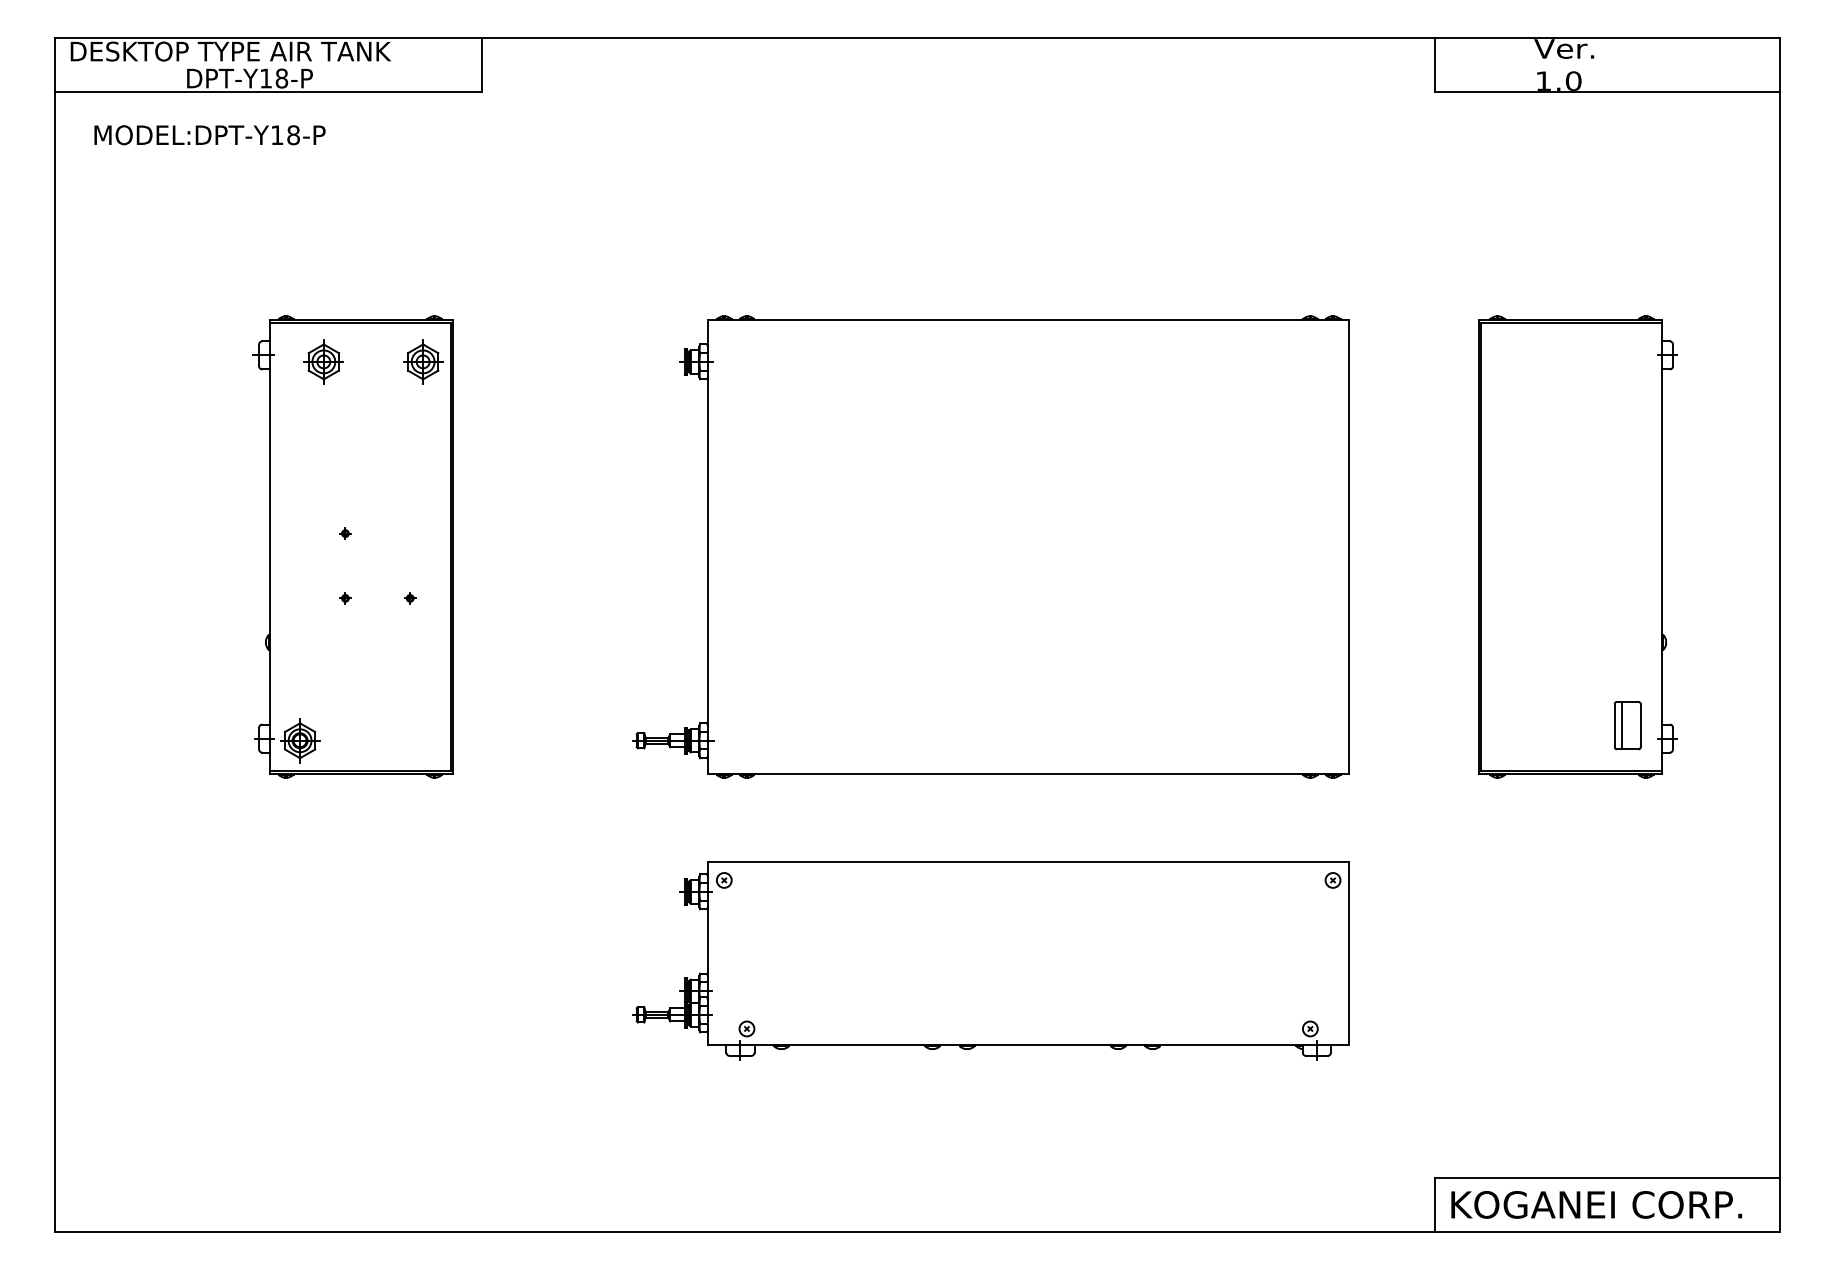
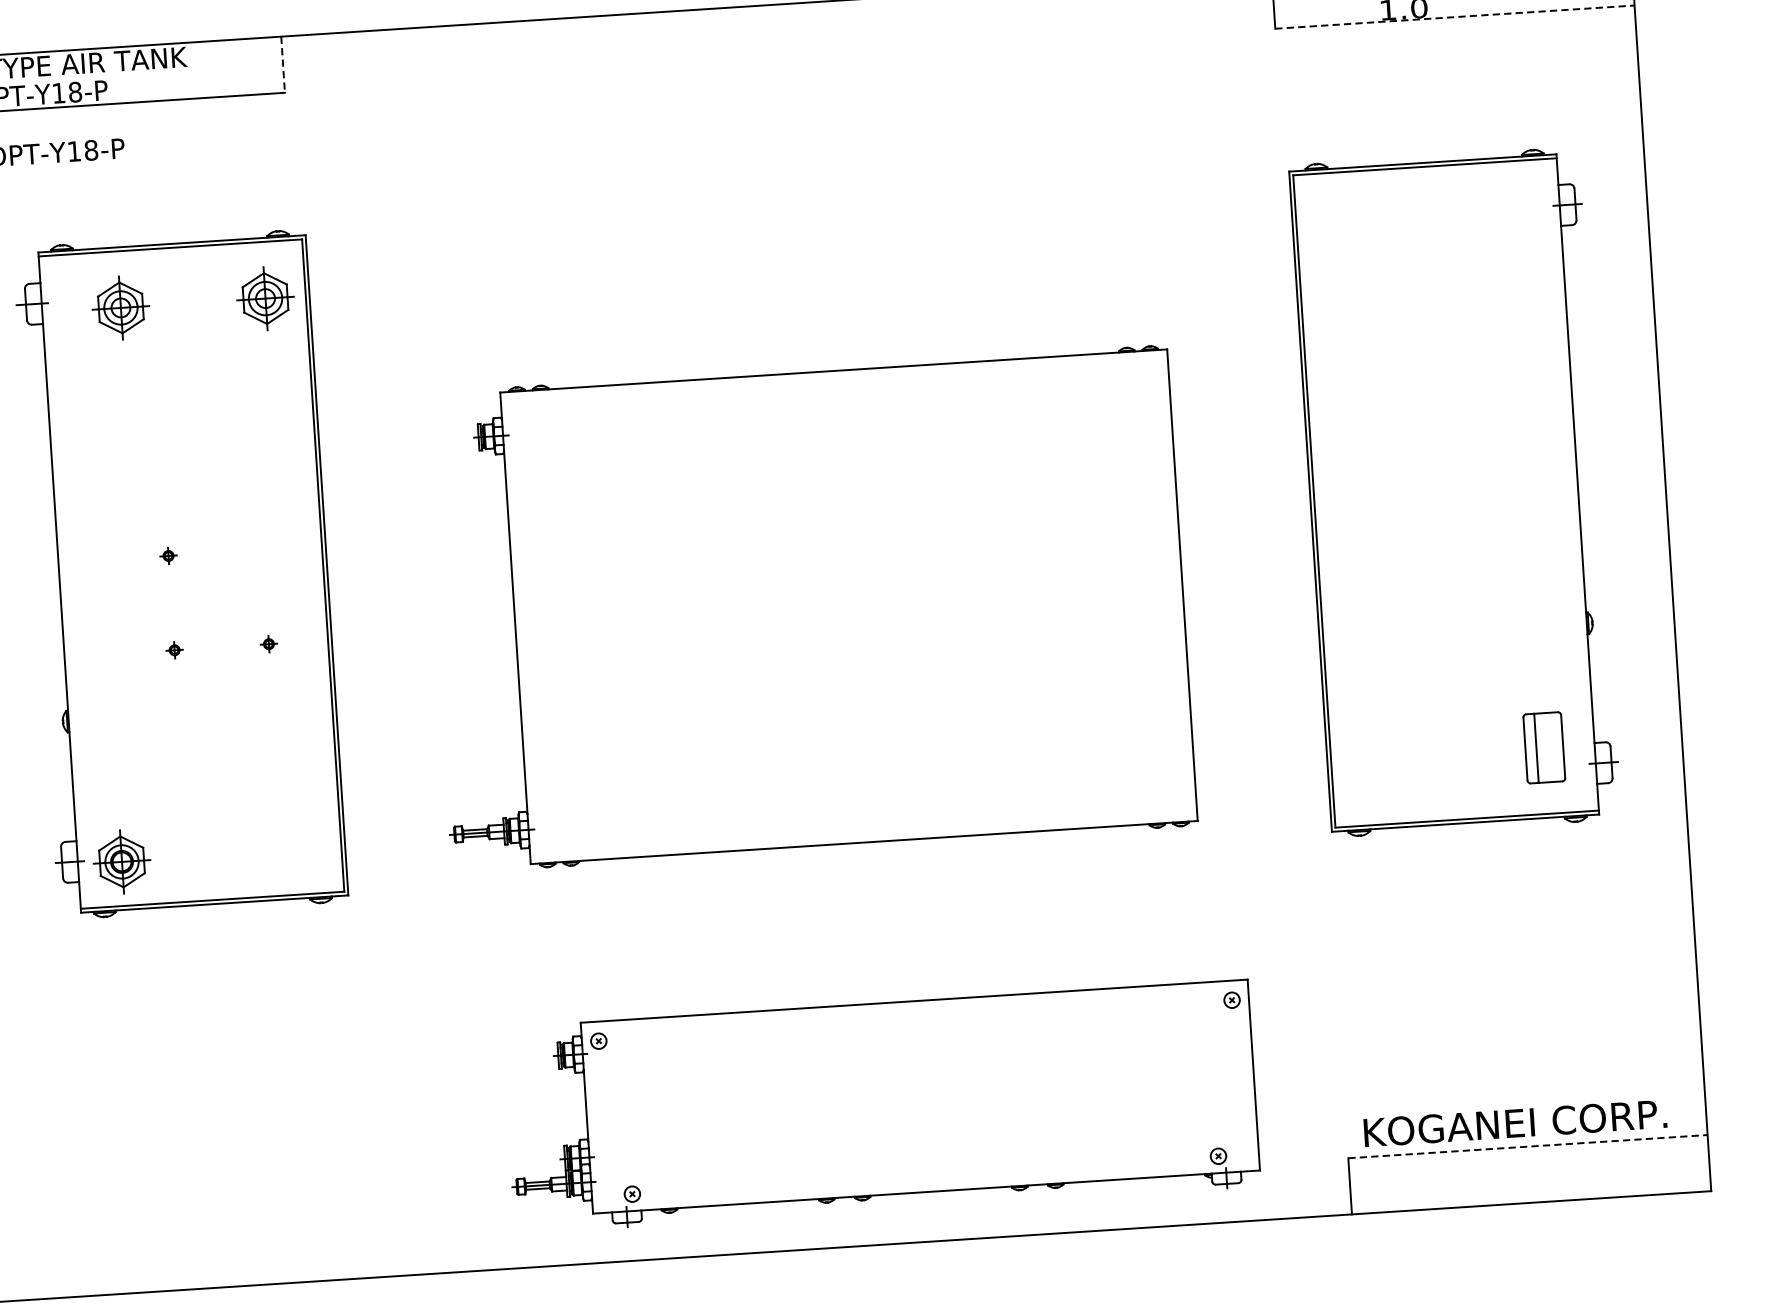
line: (482, 65) -> (283, 65), solid -> dashed
line: (1607, 92) -> (1455, 17), solid -> dashed
part: (352, 546) -> (180, 574), size x1.4
part: (990, 546) -> (809, 608), moved
part: (1577, 546) -> (1454, 491), size x1.4
part: (990, 960) -> (881, 1106), moved
line: (1607, 1177) -> (1528, 1146), solid -> dashed
text: (1596, 1204) -> (1515, 1123), moved

